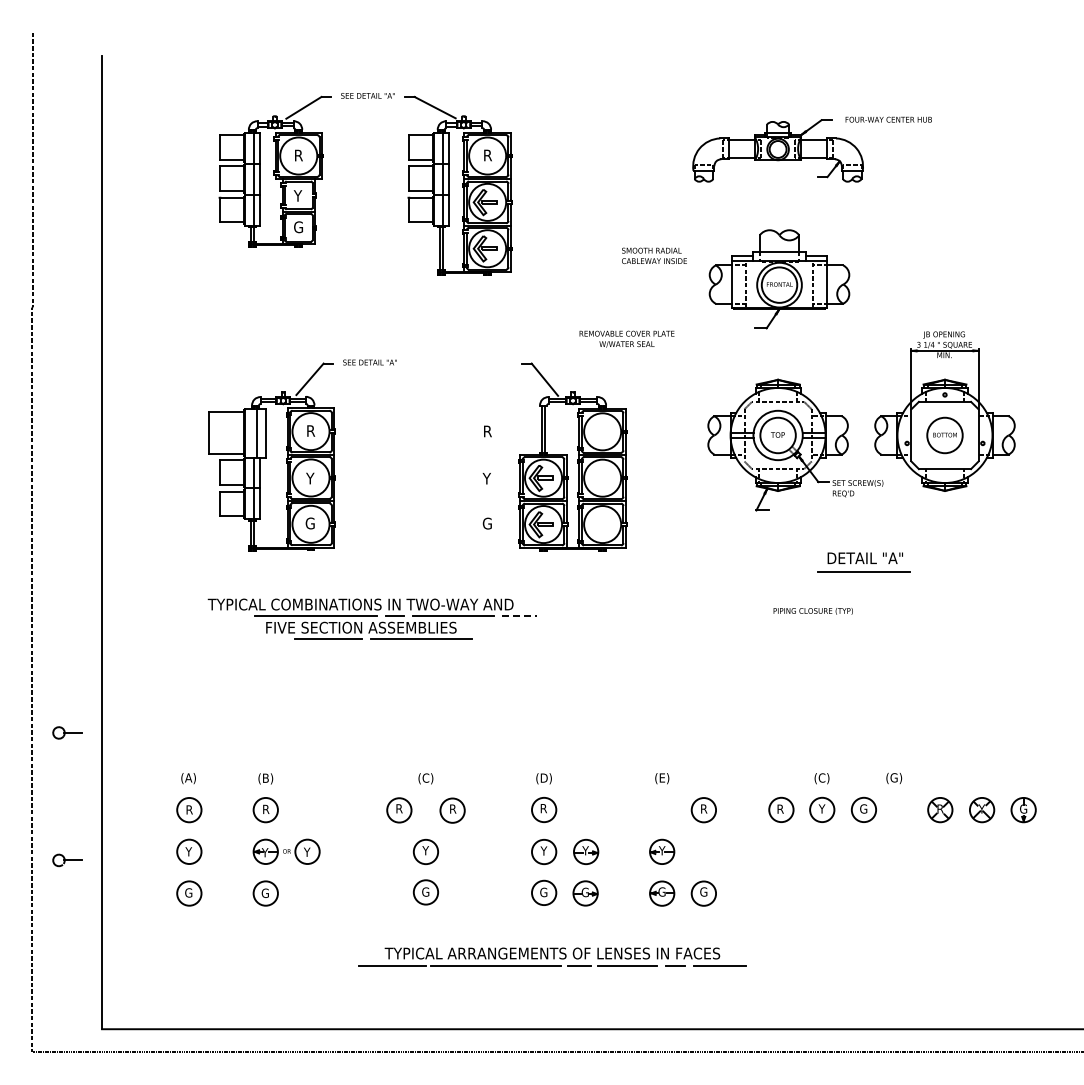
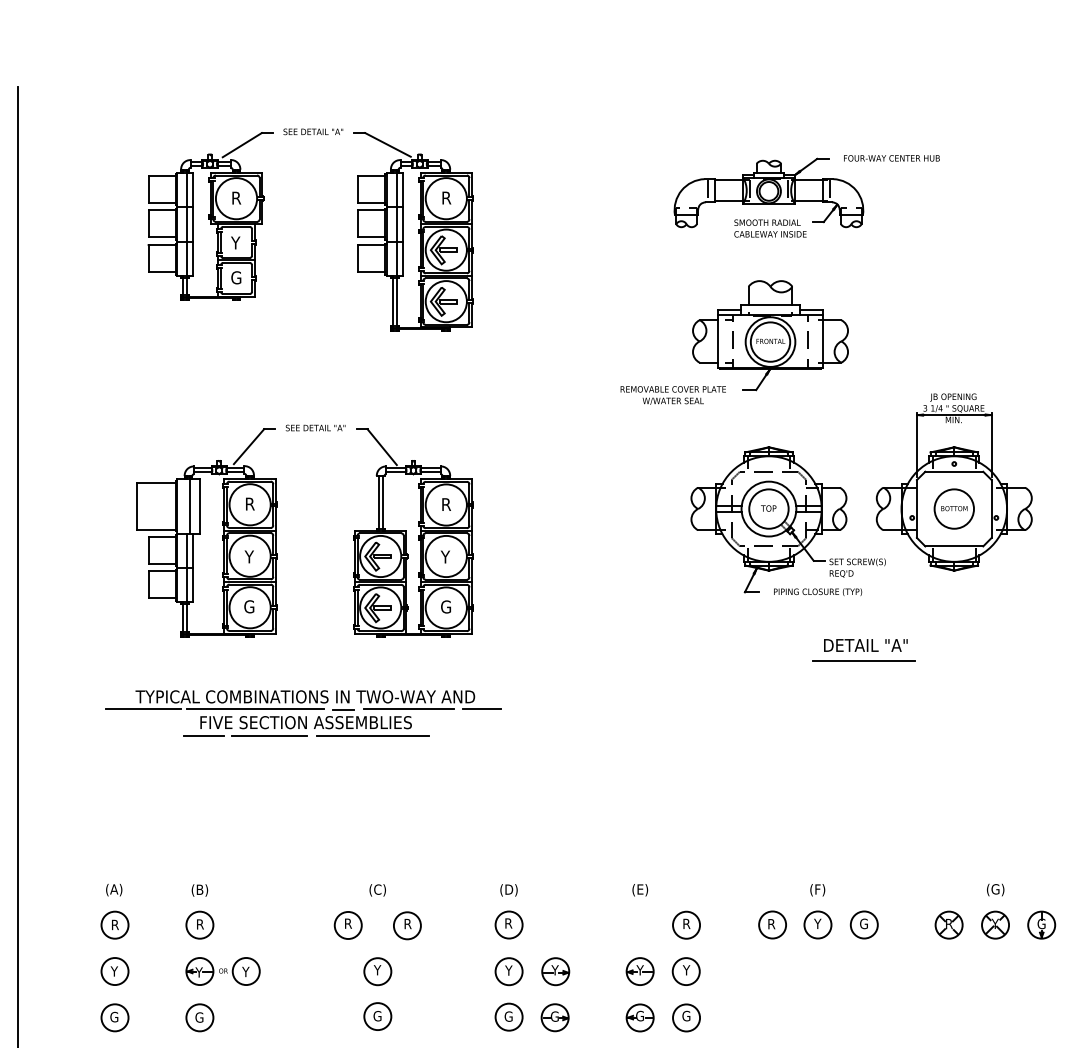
text: (654, 255) -> (770, 228), moved
text: (626, 338) -> (672, 394), moved
part: (572, 456) -> (412, 532), moved
text: (812, 611) -> (817, 592), moved
line: (214, 615) -> (142, 709), added
line: (520, 615) -> (482, 709), dashed -> solid
line: (269, 639) -> (204, 735), added
text: (821, 778) -> (817, 890), (C) -> (F)
text: (894, 778) -> (995, 890), moved
part: (703, 851) -> (686, 971), added

